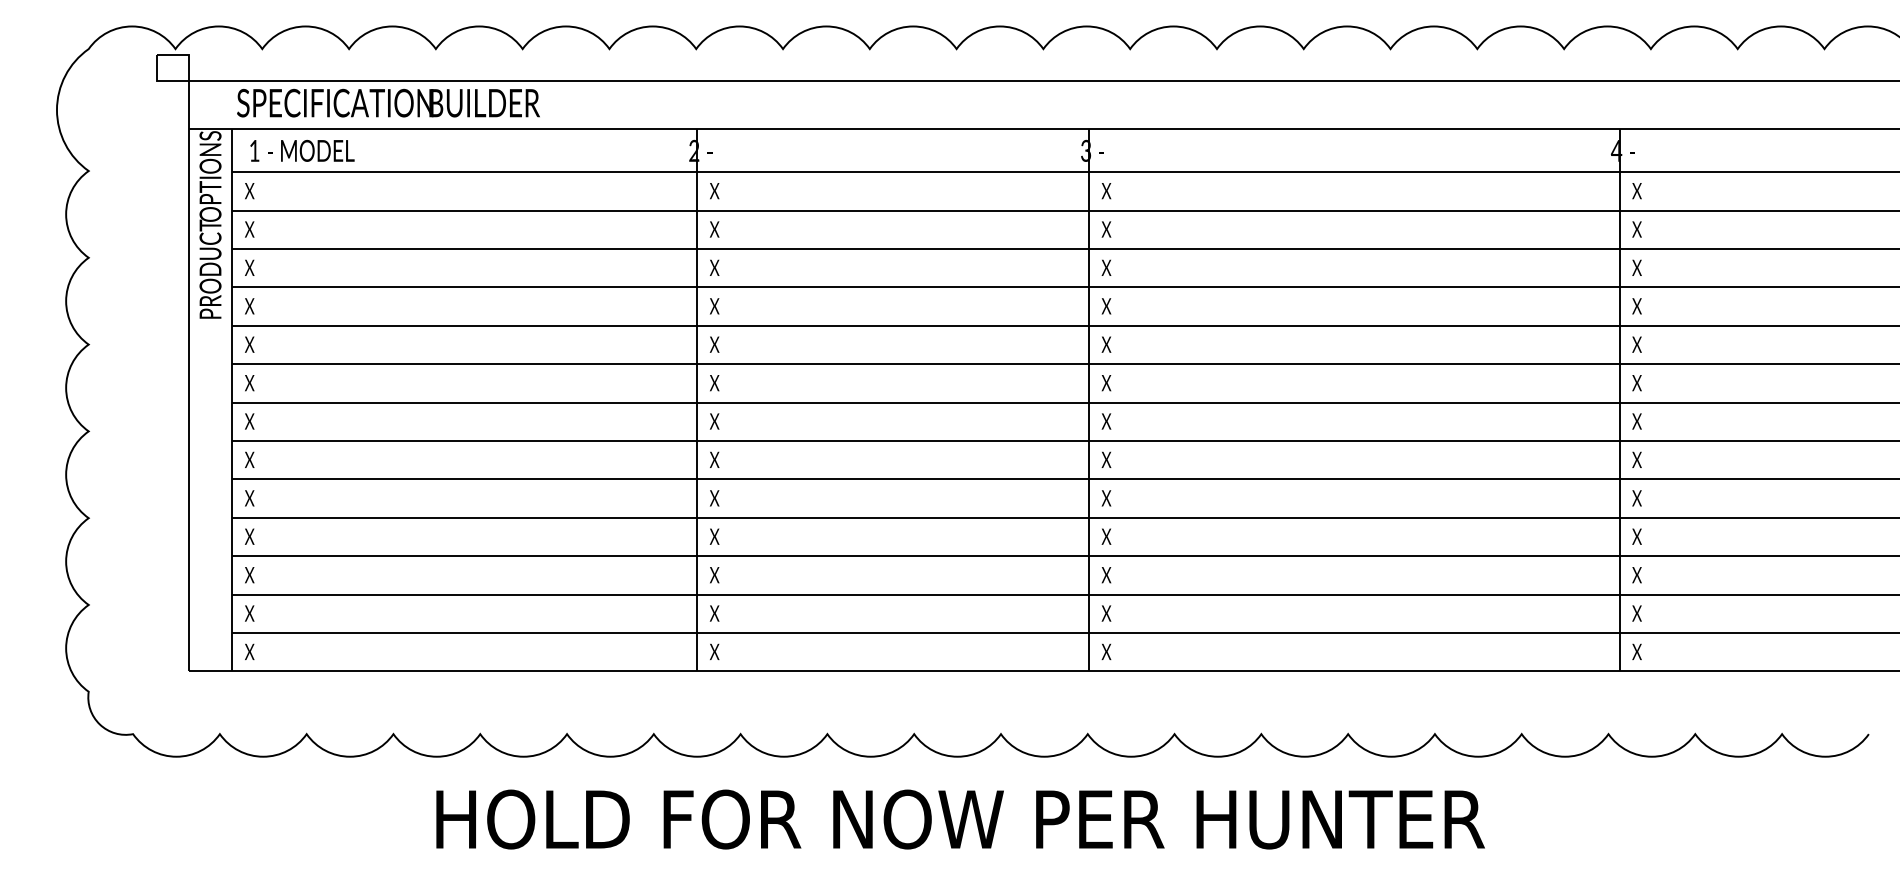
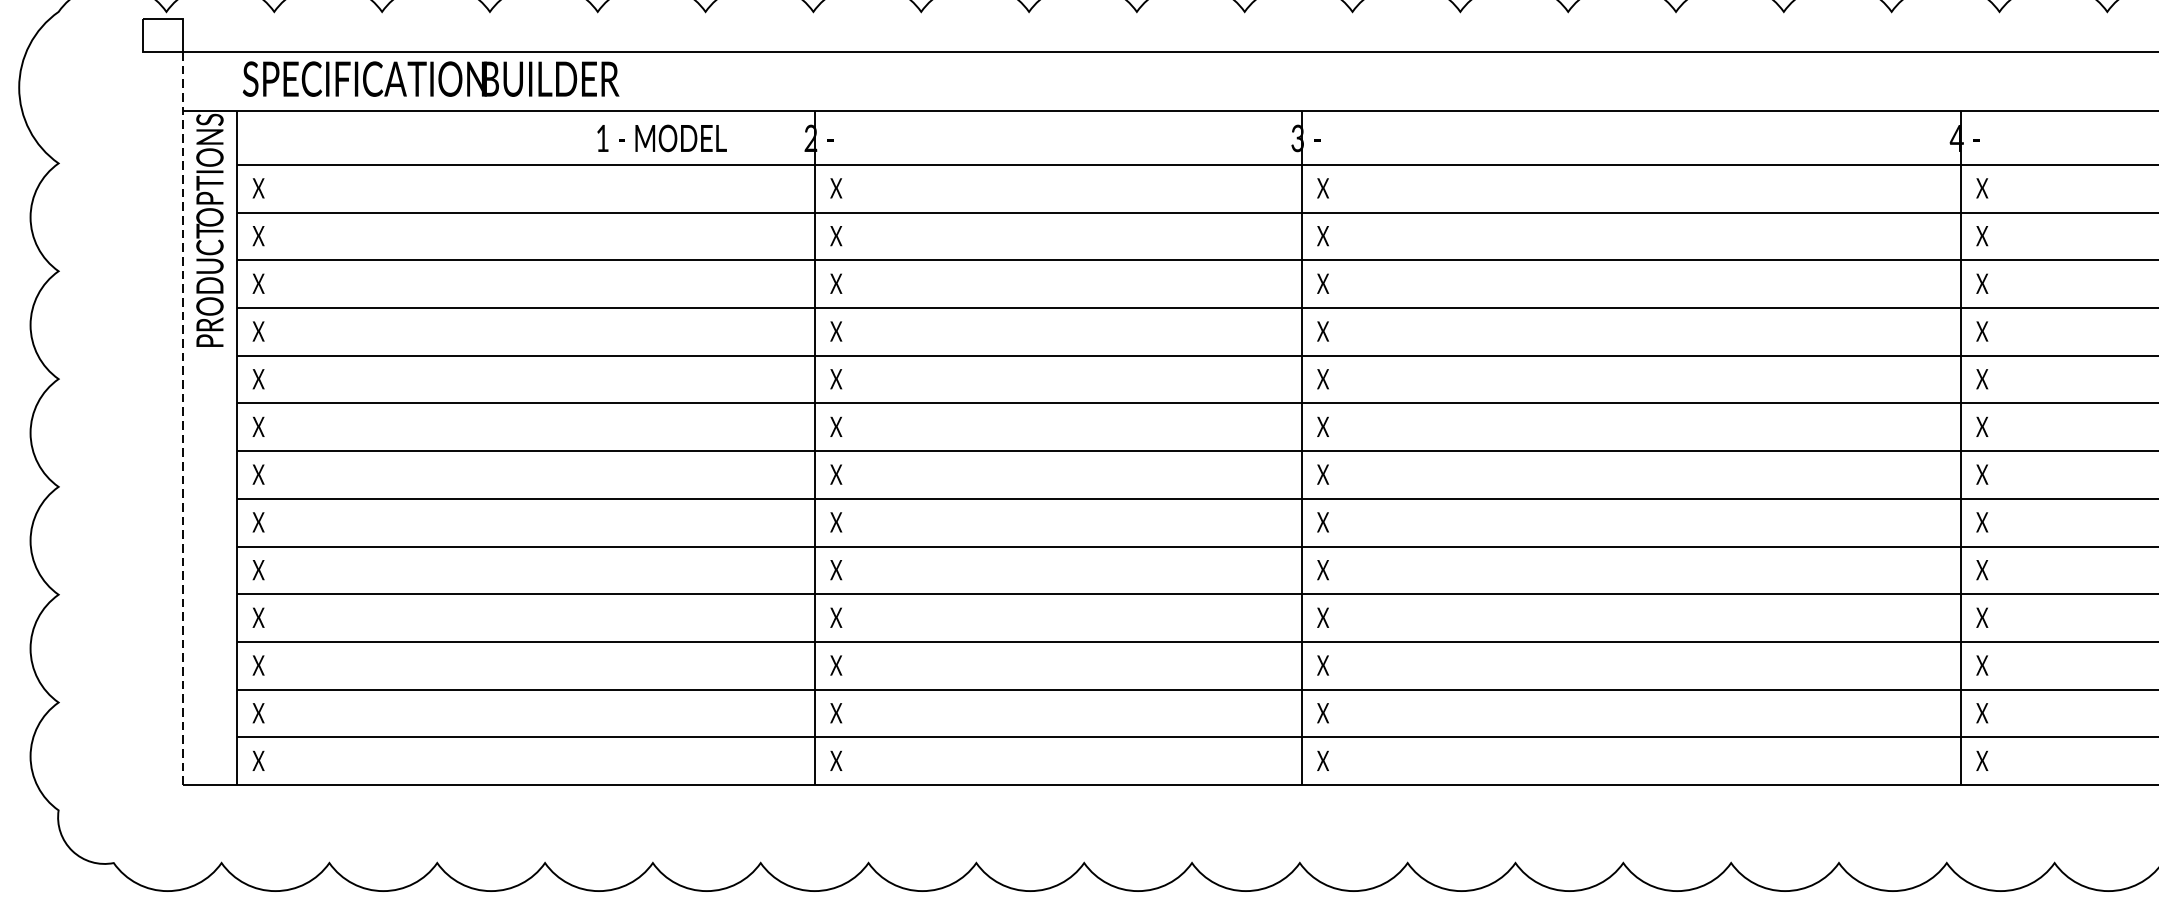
text: (302, 150) -> (662, 137), moved
line: (189, 376) -> (183, 418), solid -> dashed

